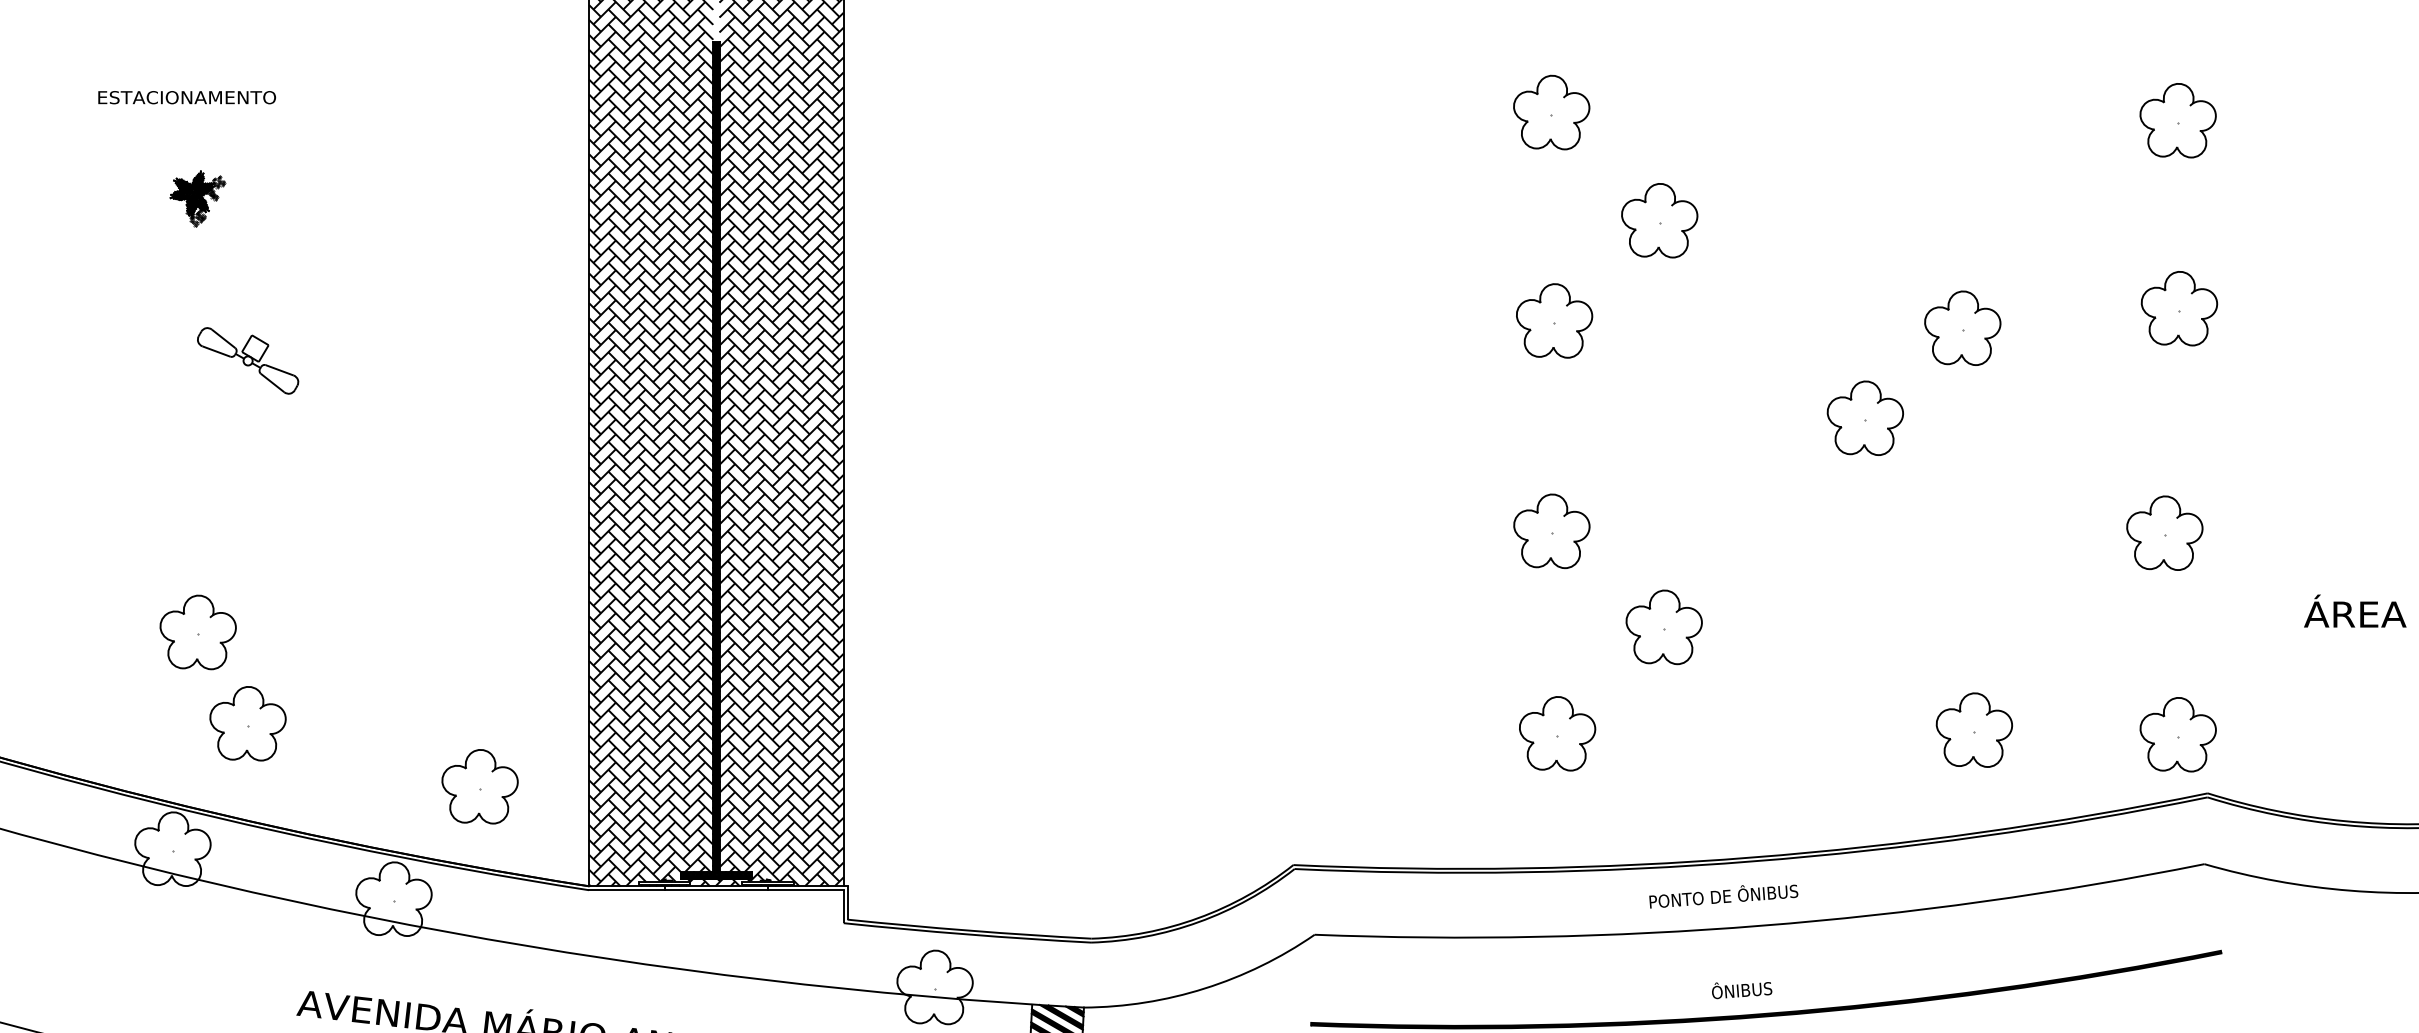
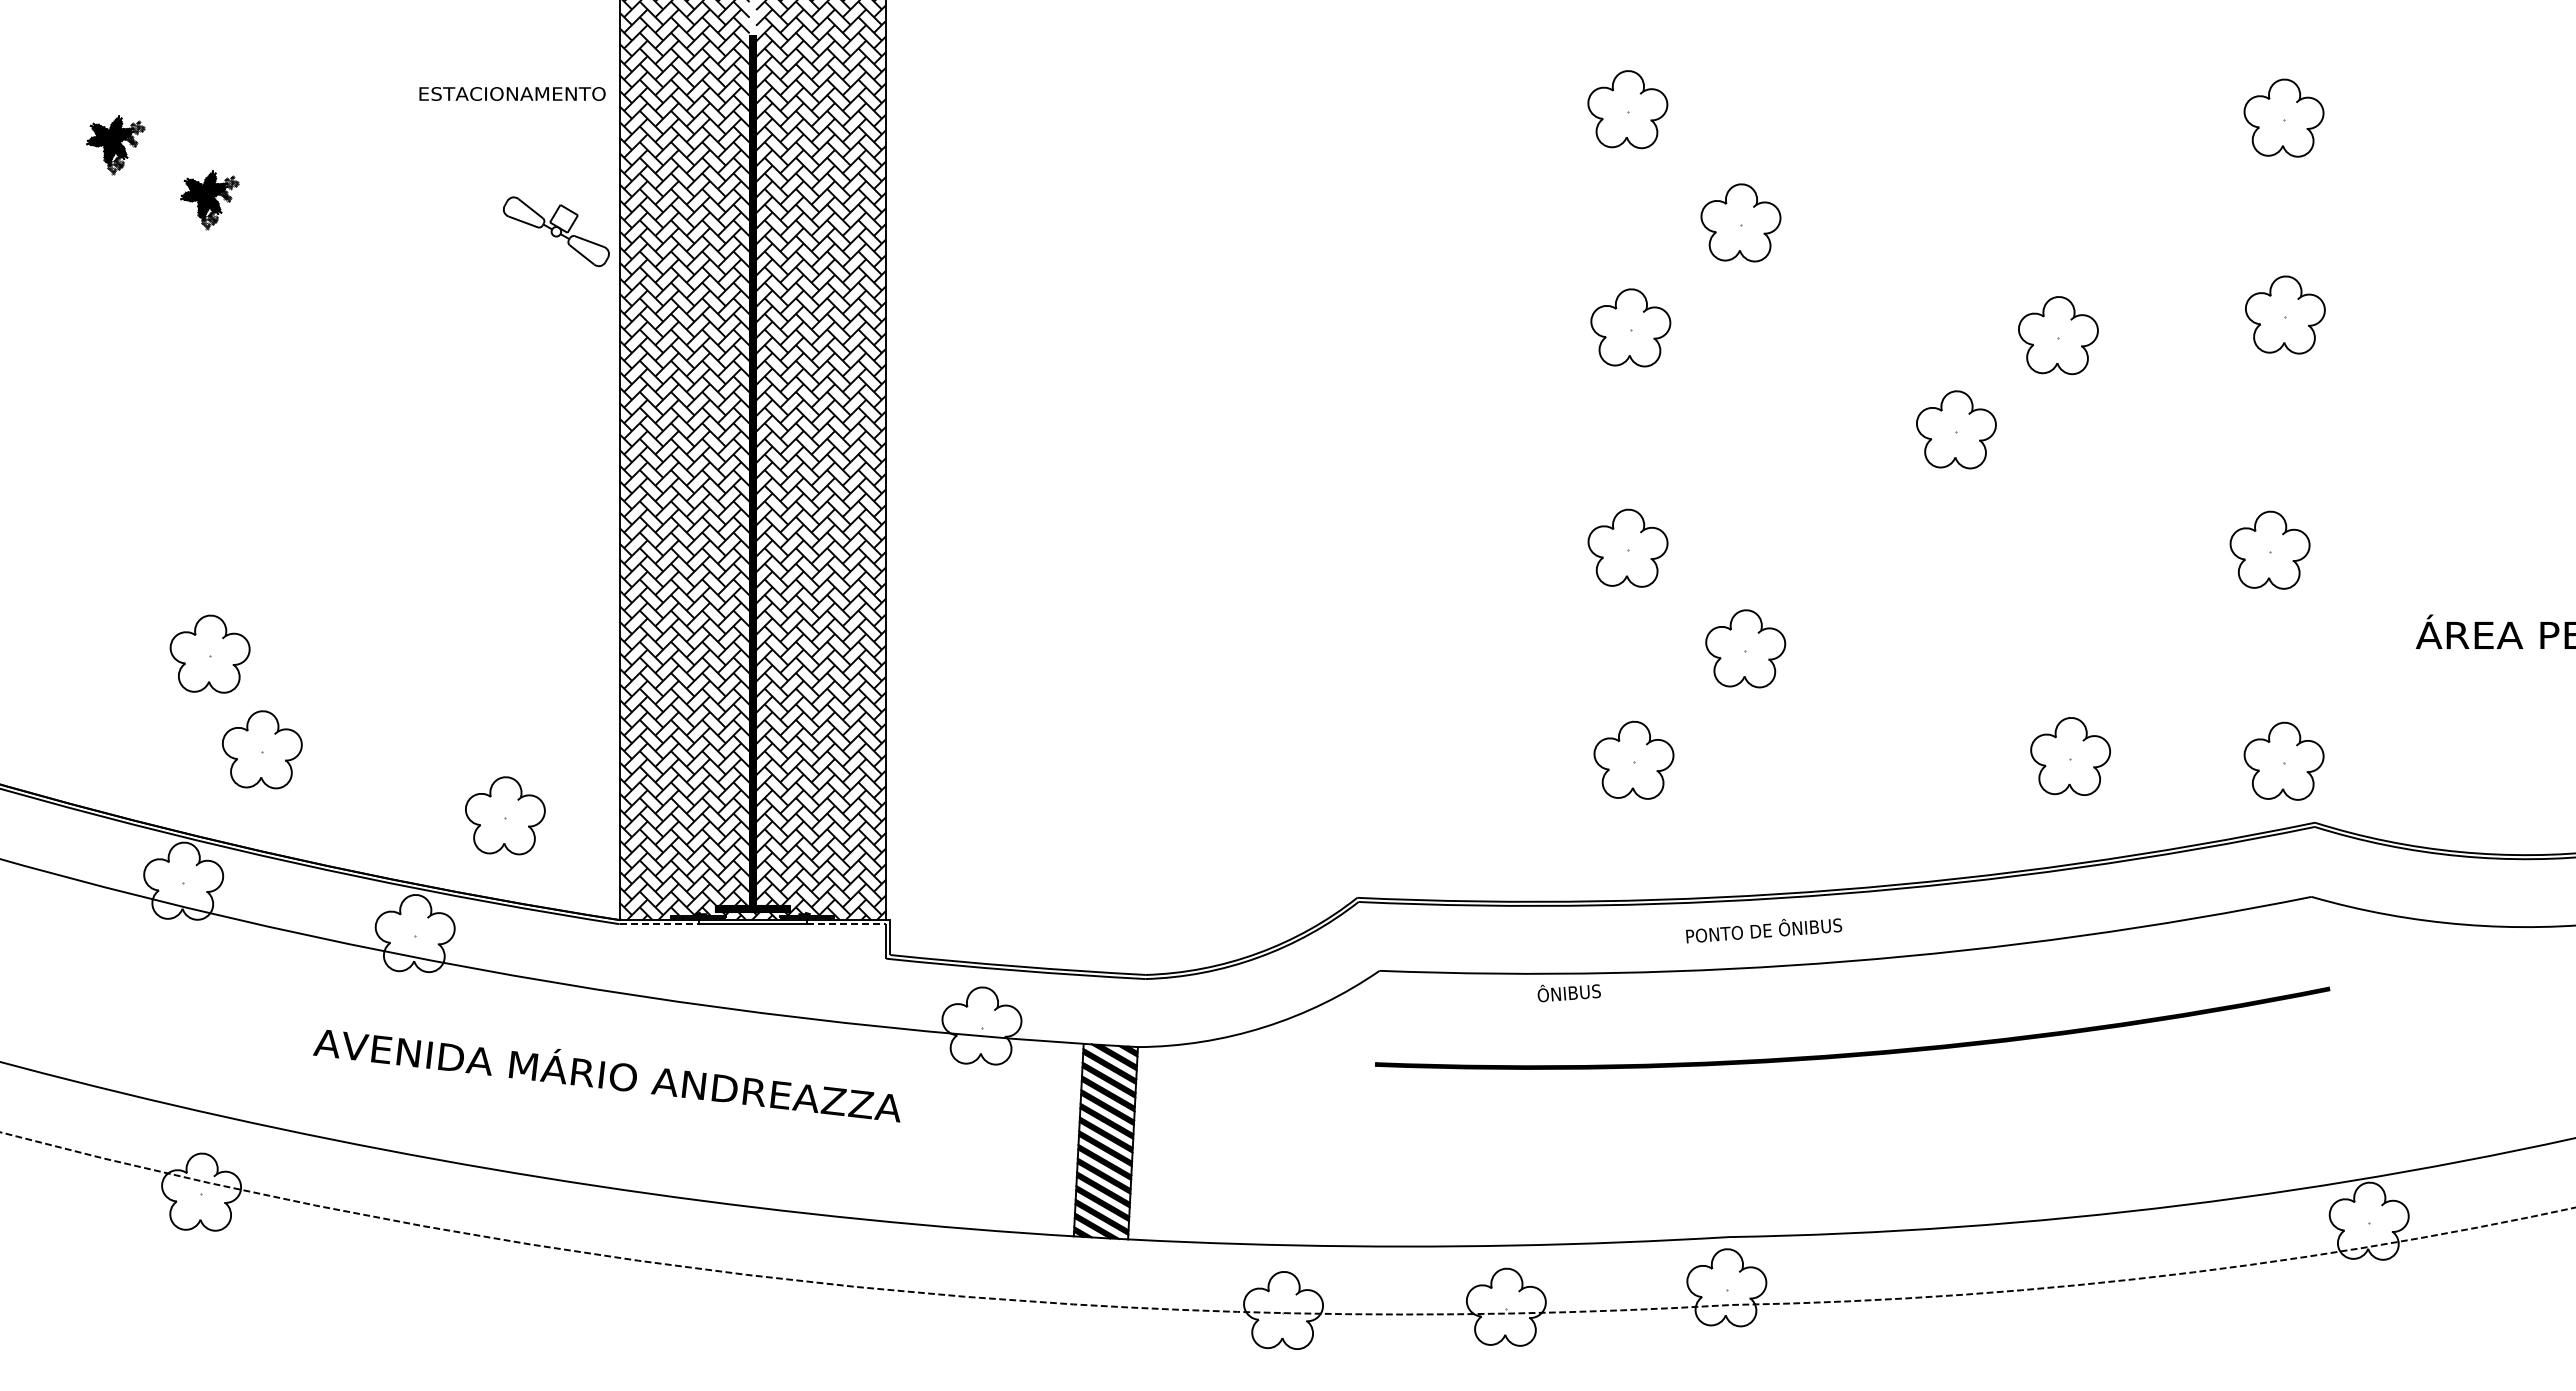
text: (187, 97) -> (512, 93), moved
part: (107, 146) -> (115, 145), added
part: (247, 360) -> (555, 231), moved
line: (627, 890) -> (659, 924), solid -> dashed
line: (805, 890) -> (846, 924), solid -> dashed
text: (1724, 896) -> (1764, 930), moved
text: (1741, 990) -> (1568, 993), moved

